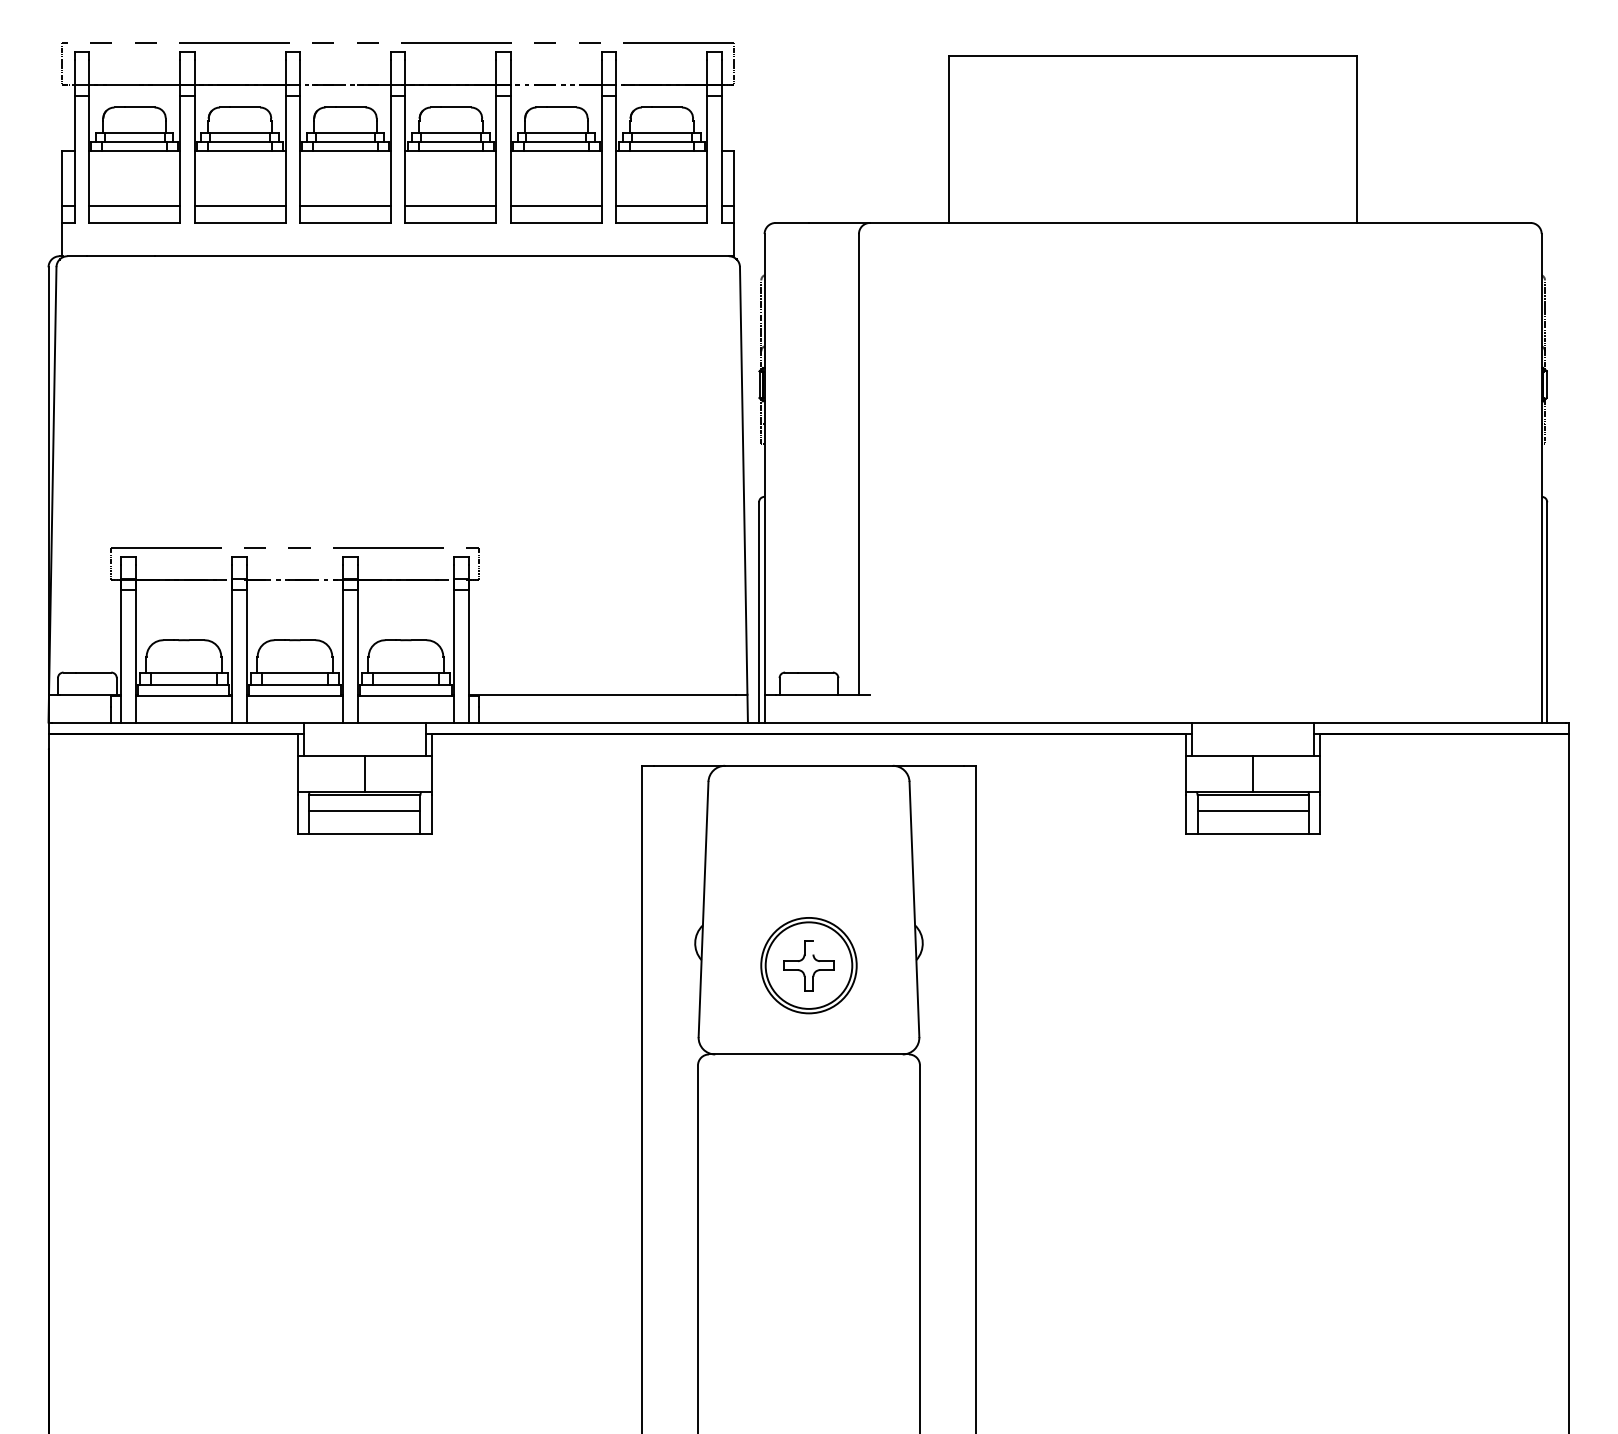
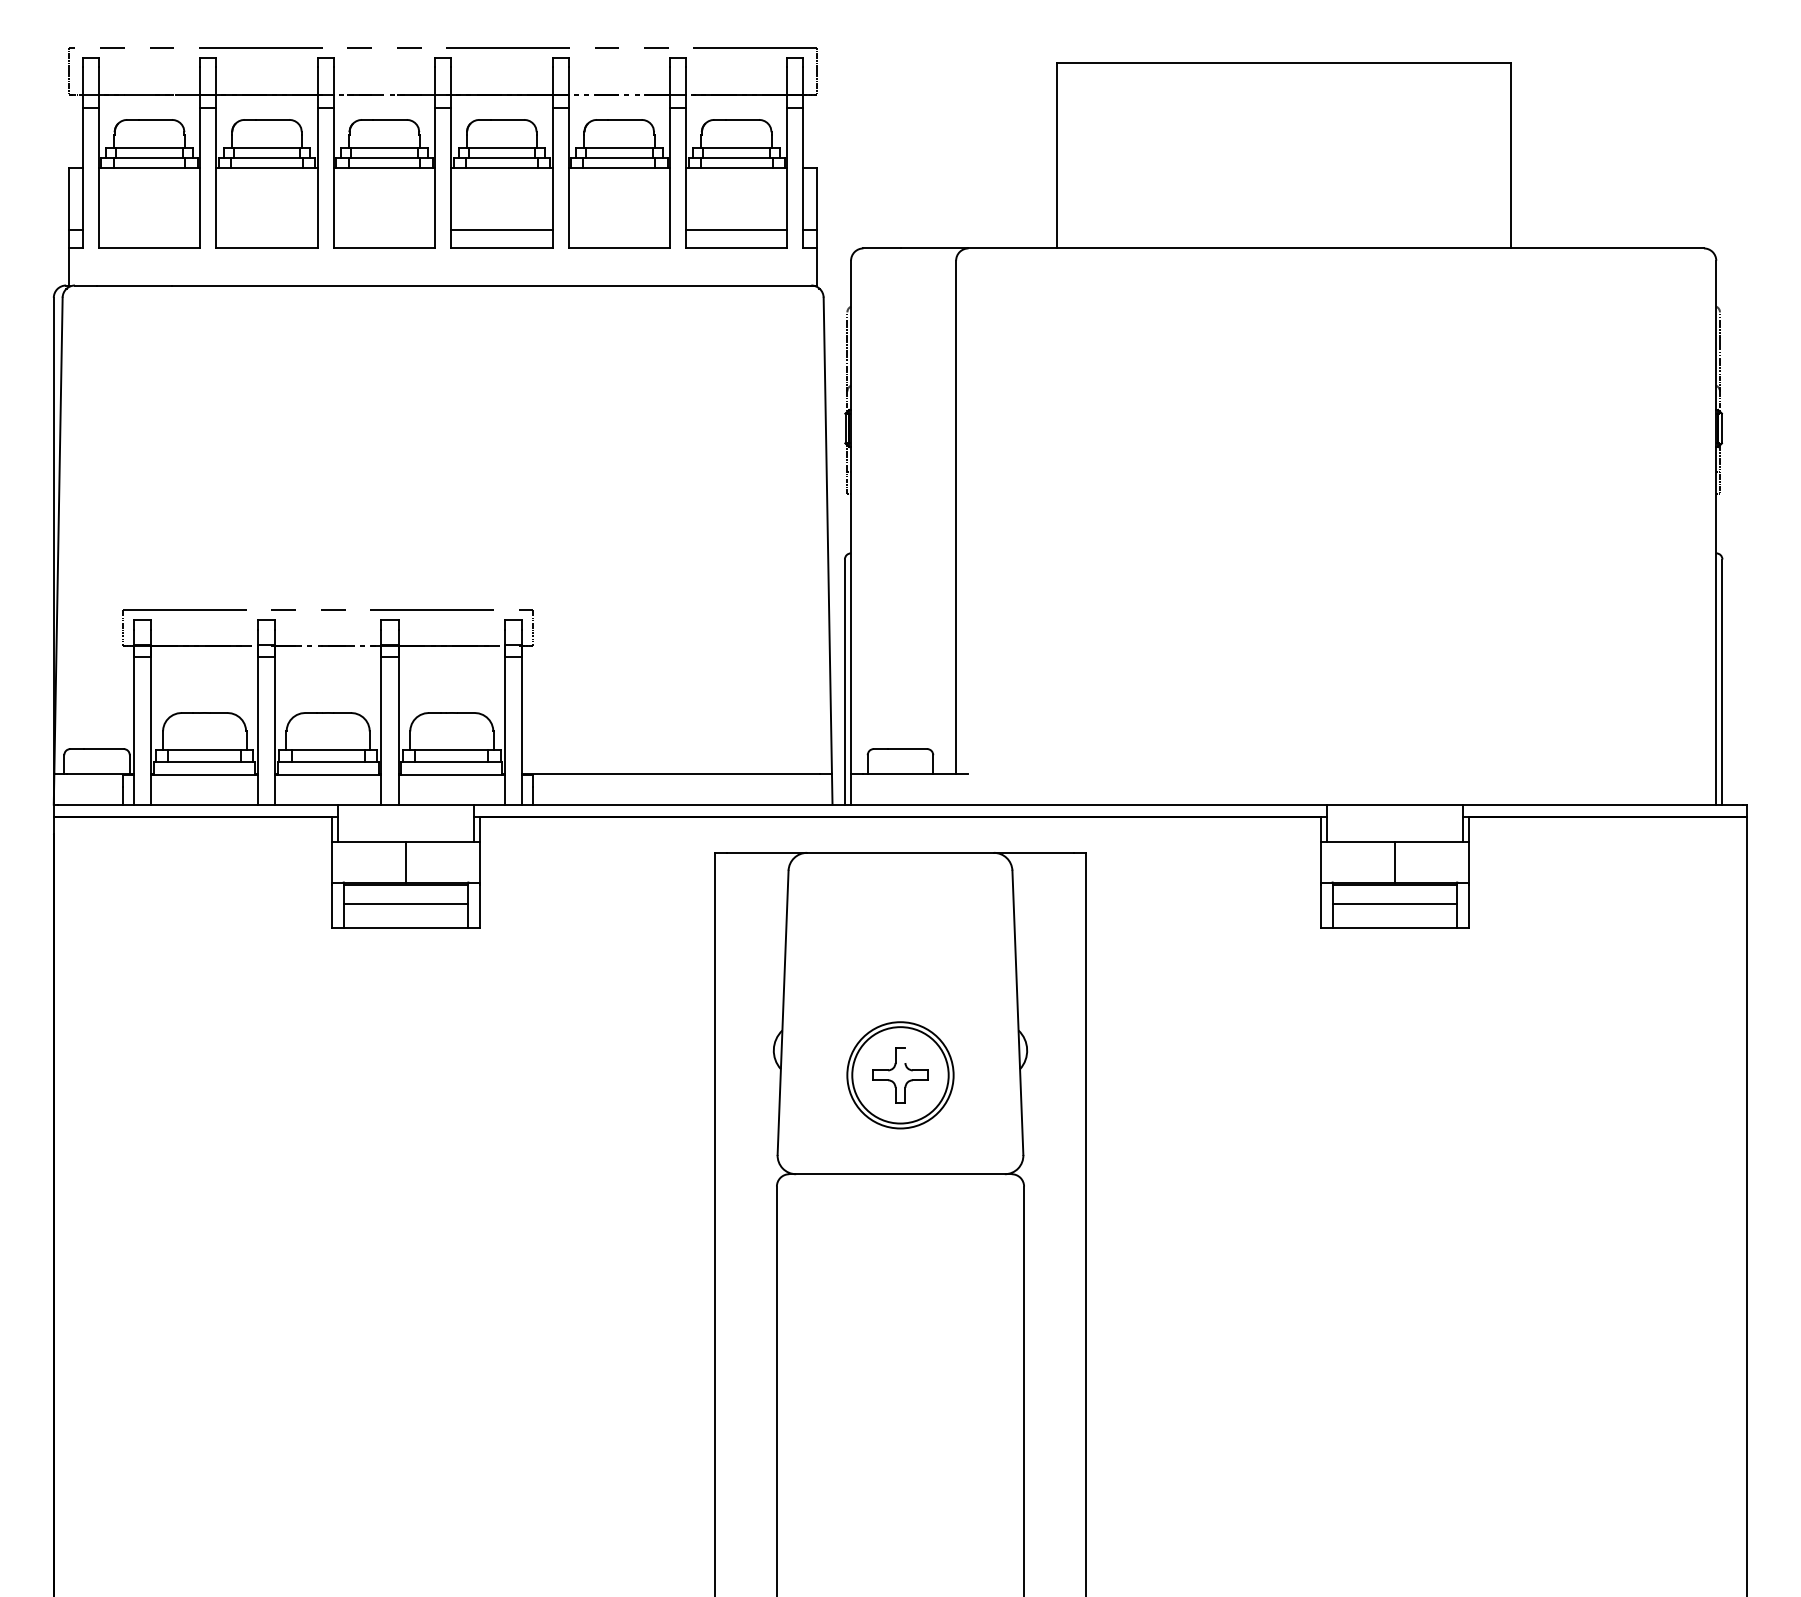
line: (134, 206) -> (149, 230), removed
line: (239, 206) -> (266, 230), removed
line: (345, 206) -> (384, 230), removed
line: (555, 206) -> (618, 230), removed

